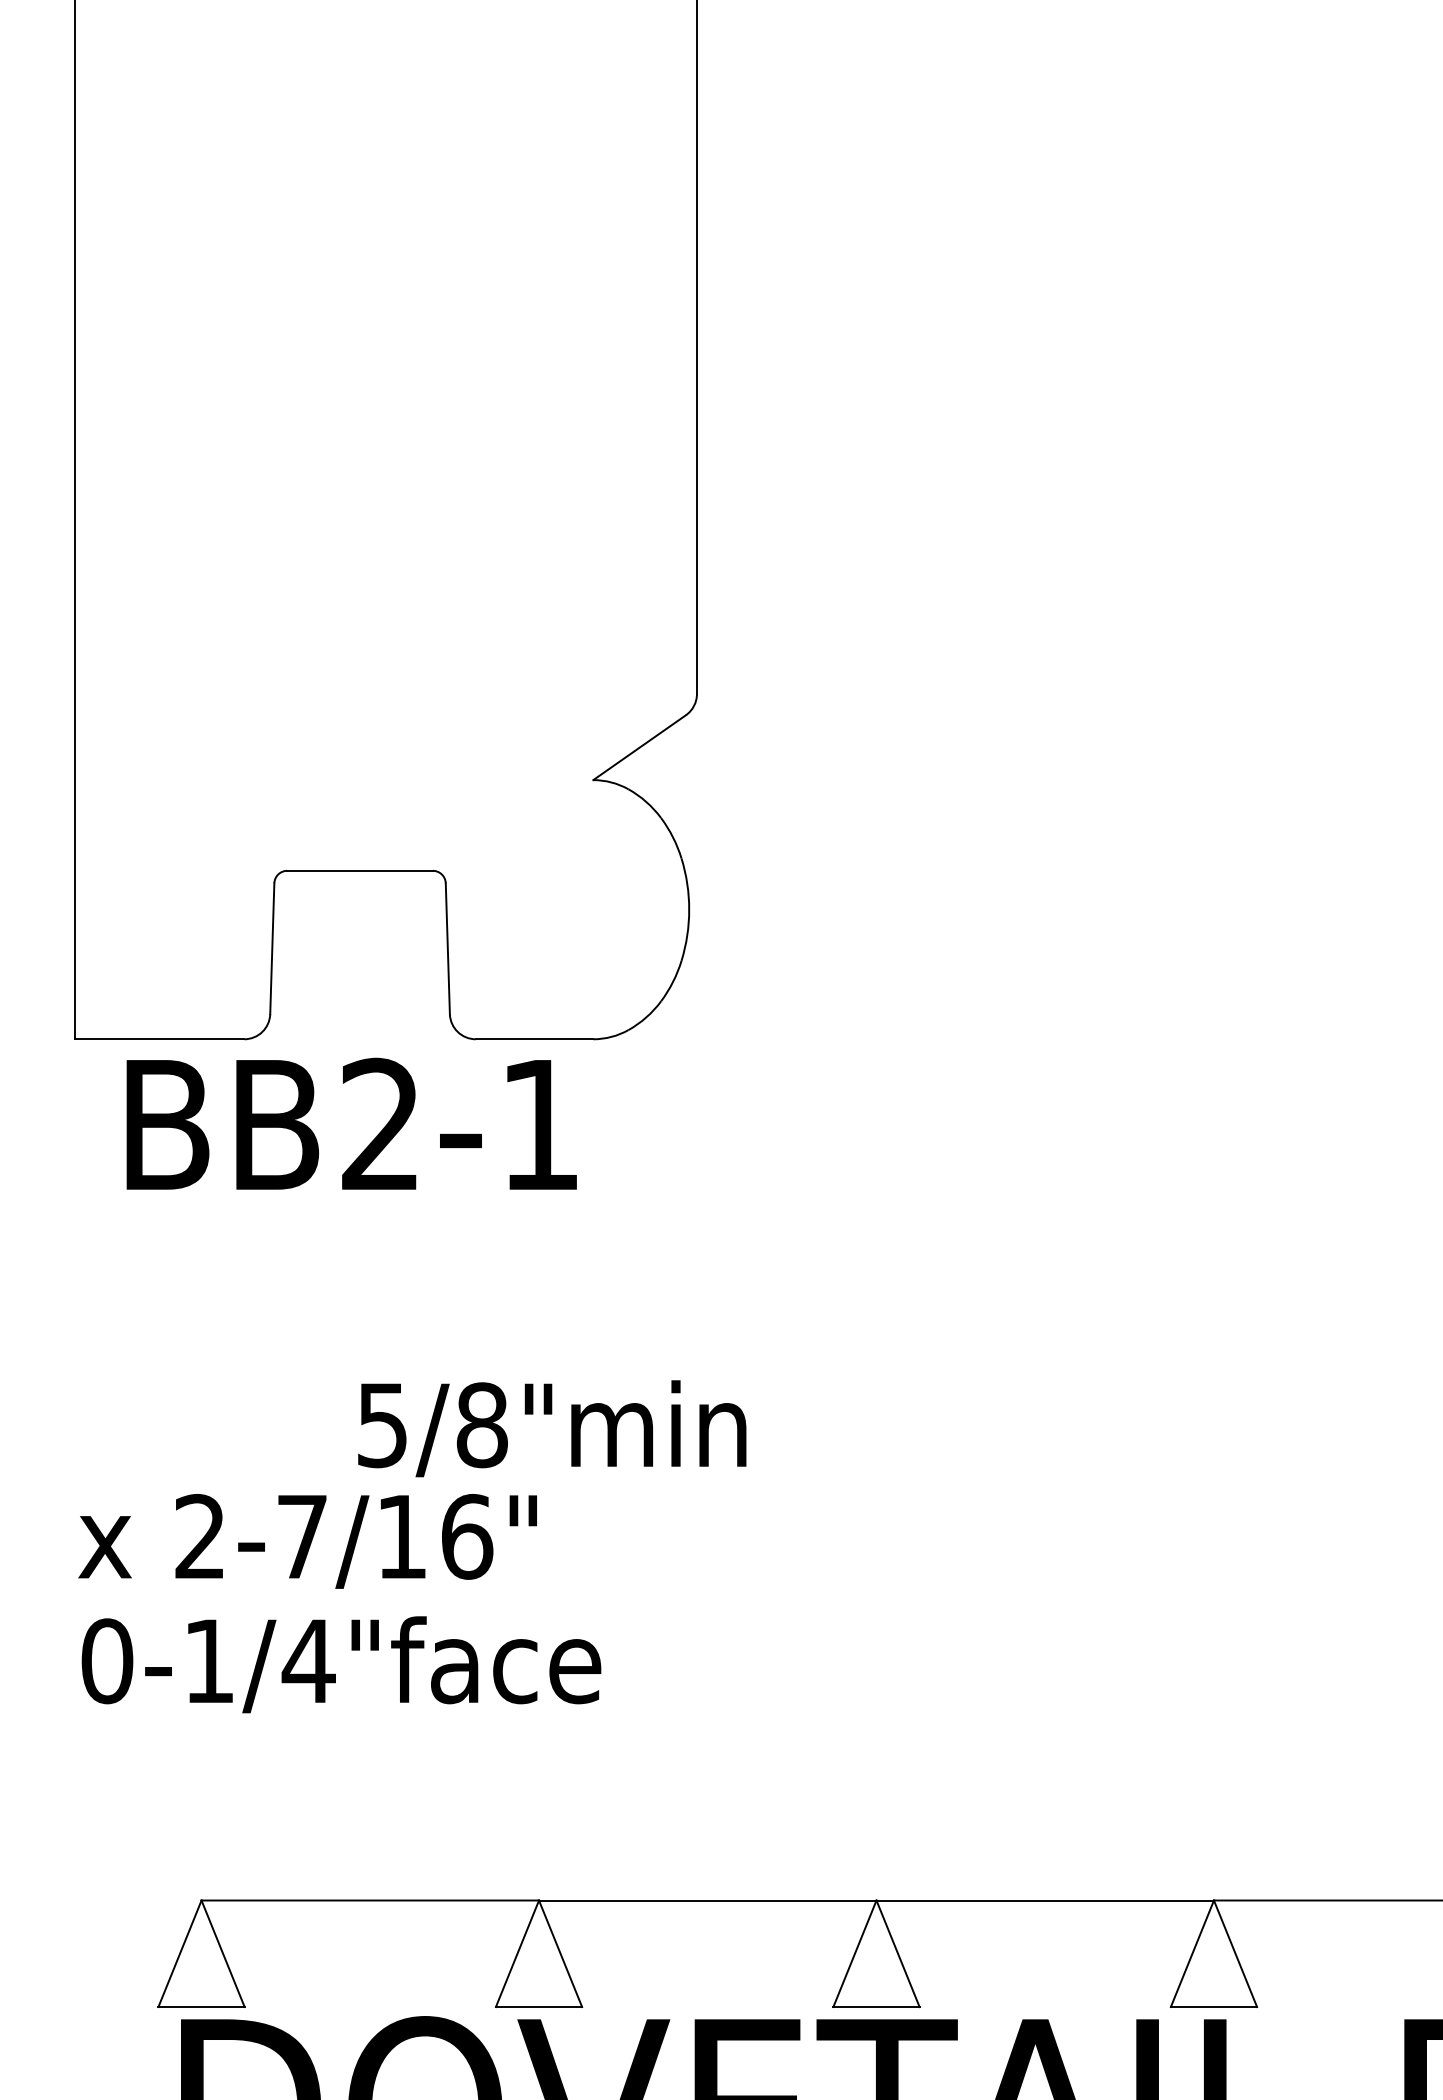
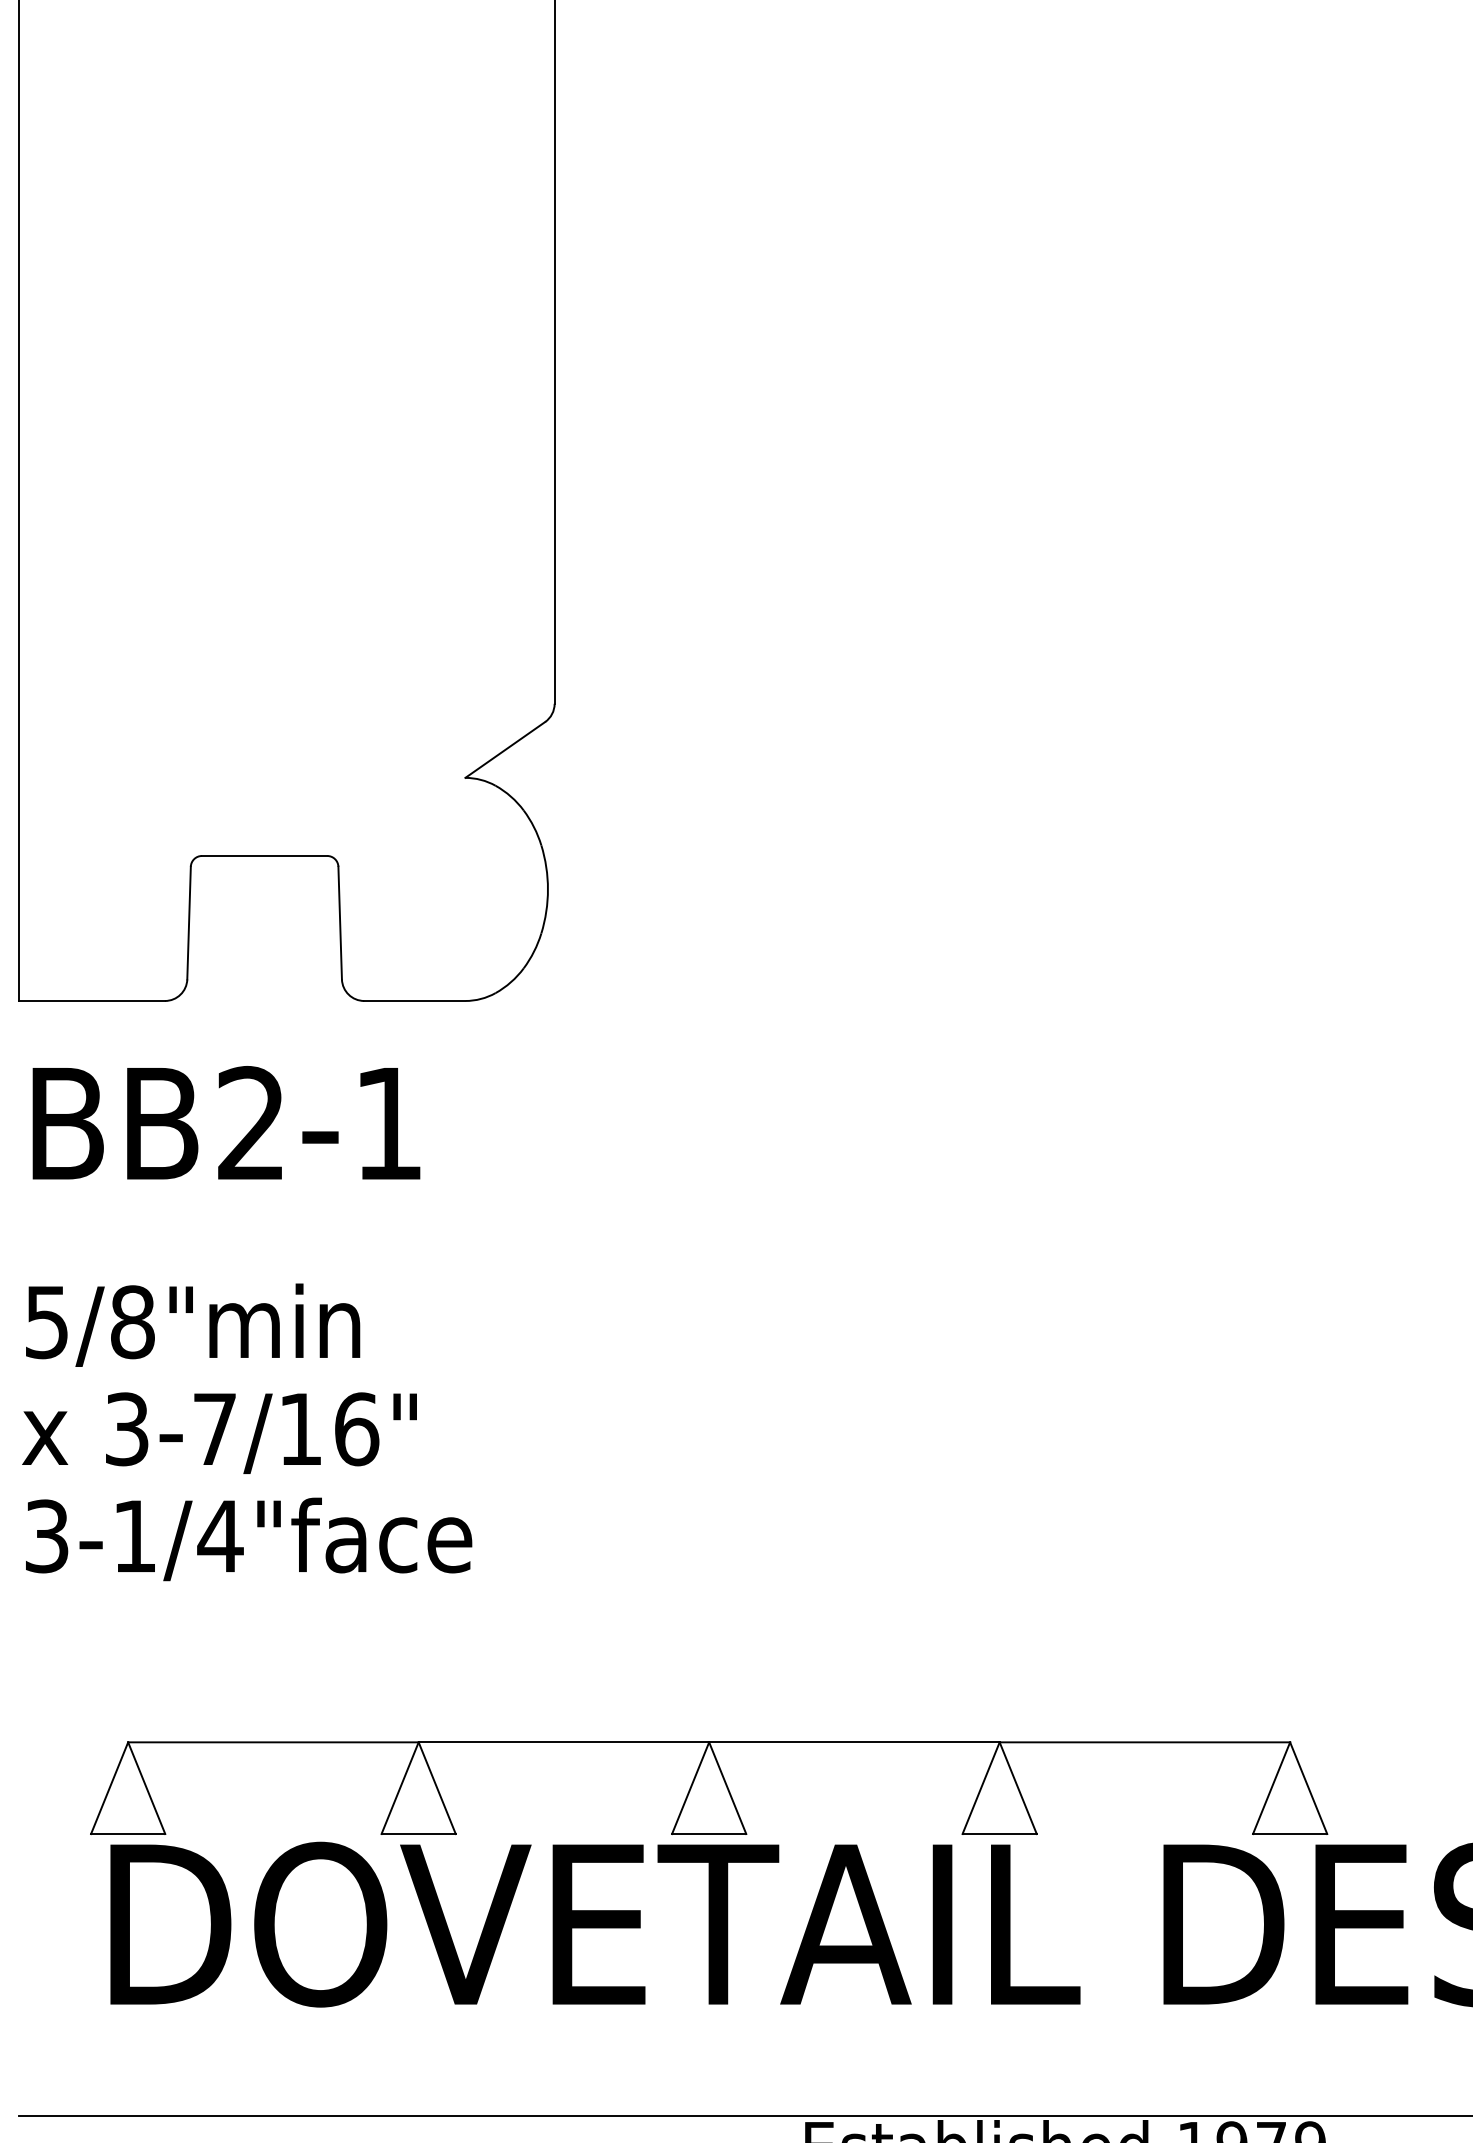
text: (351, 1123) -> (226, 1122), moved
text: (552, 1427) -> (193, 1324), moved
text: (199, 1537) -> (126, 1429), 2-7/16" -> 3-7/16"
text: (107, 1661) -> (47, 1536), 0-1/4"face -> 3-1/4"face

